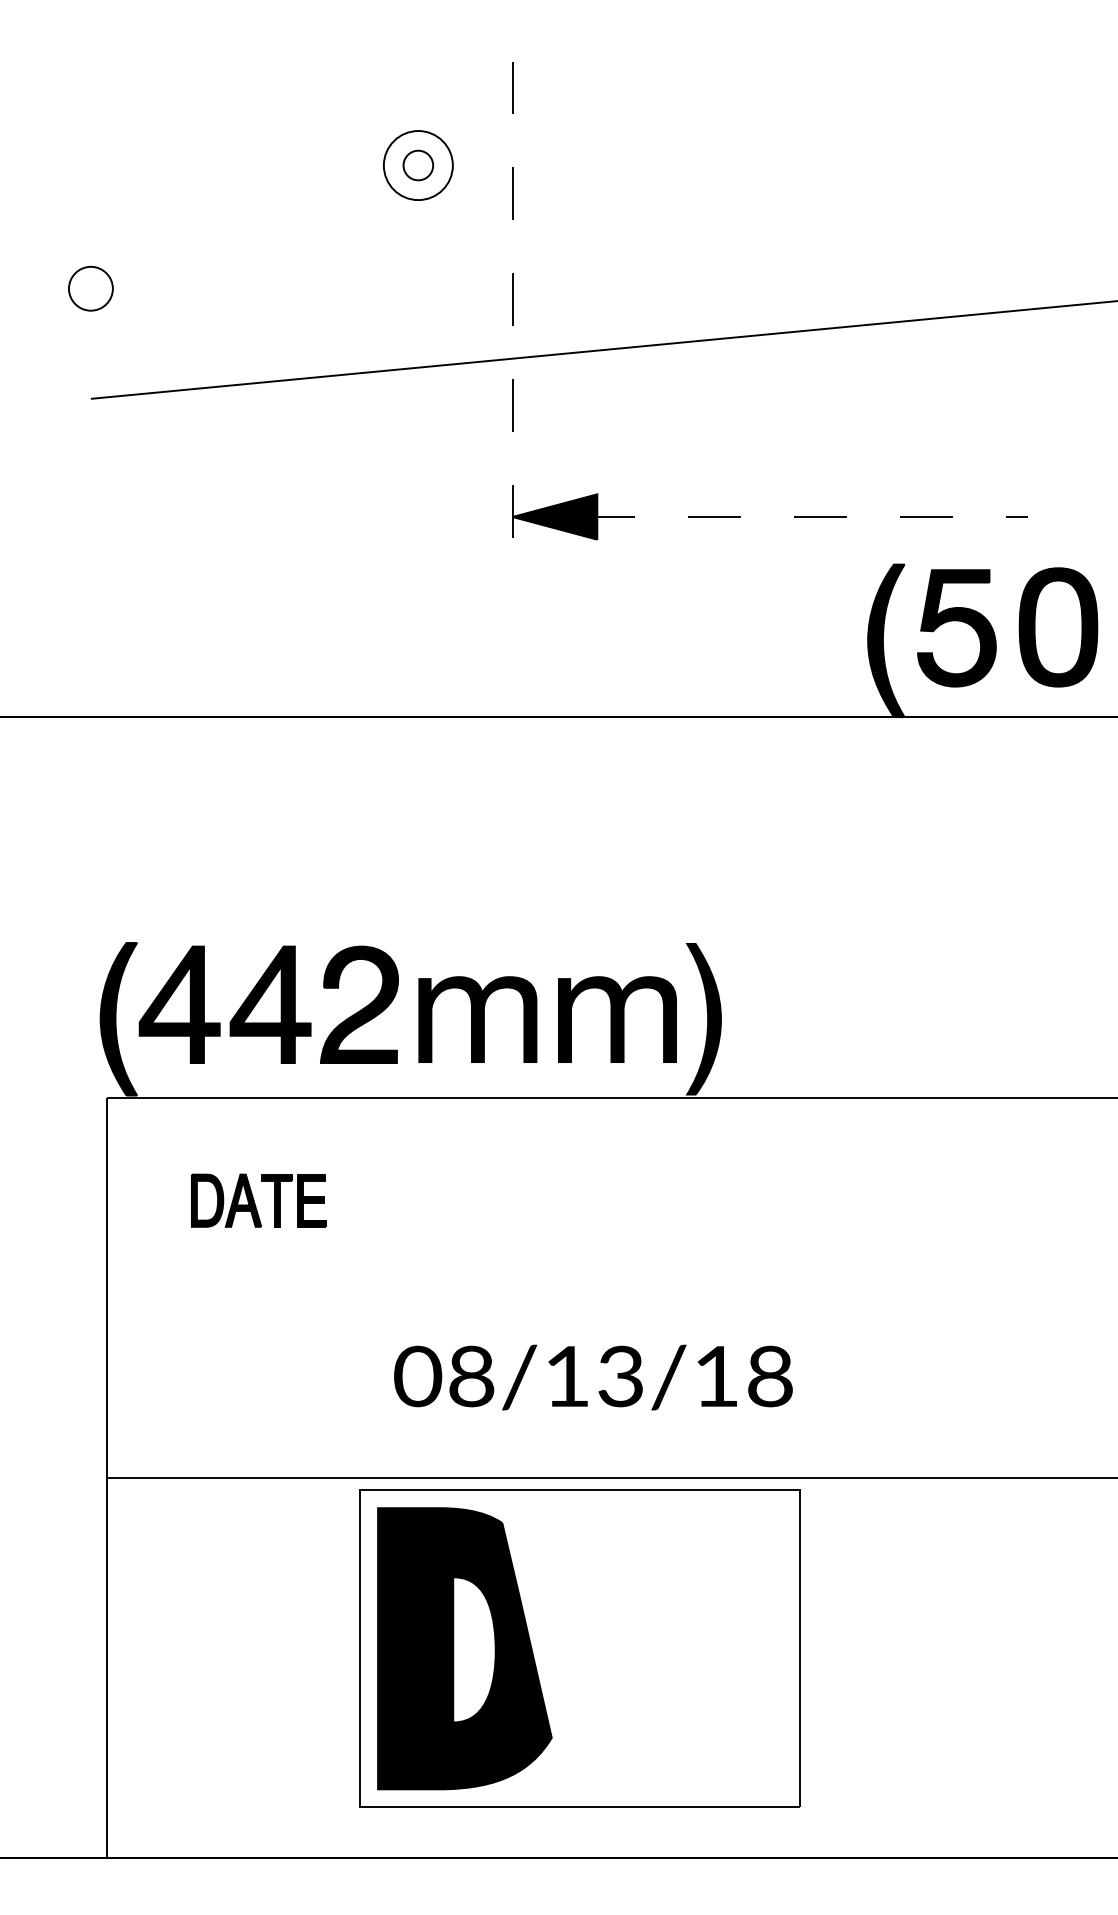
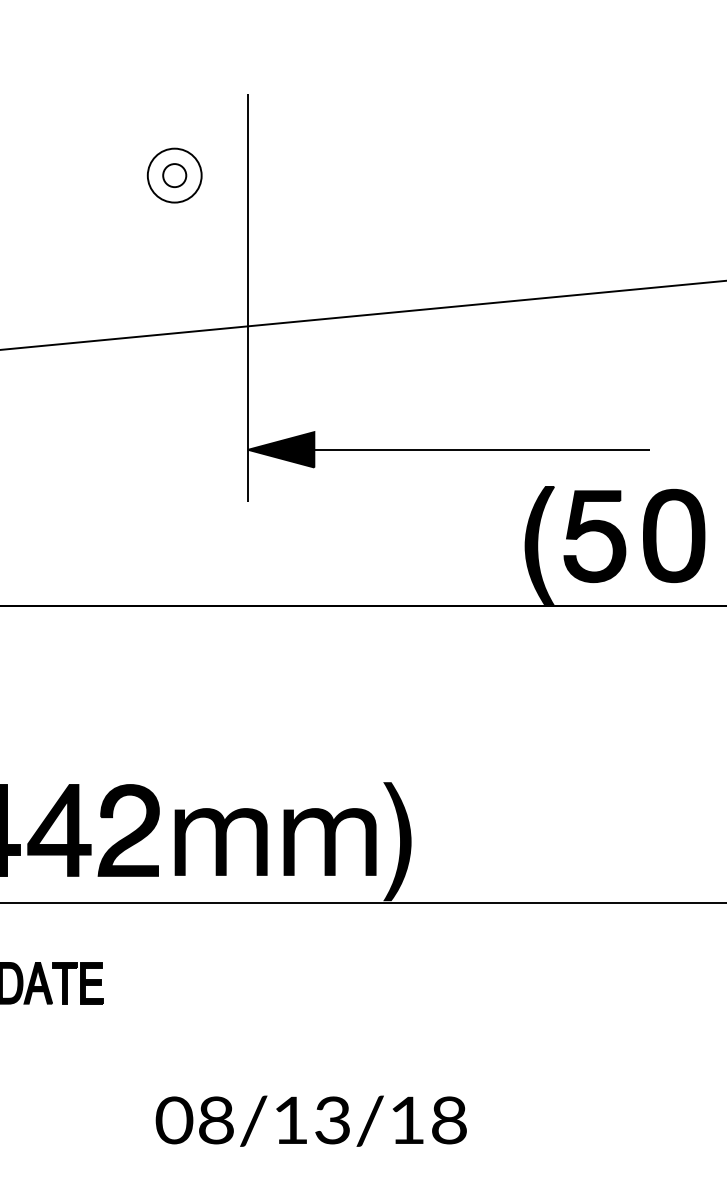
line: (512, 323) -> (248, 298), dashed -> solid
line: (804, 516) -> (475, 449), dashed -> solid

